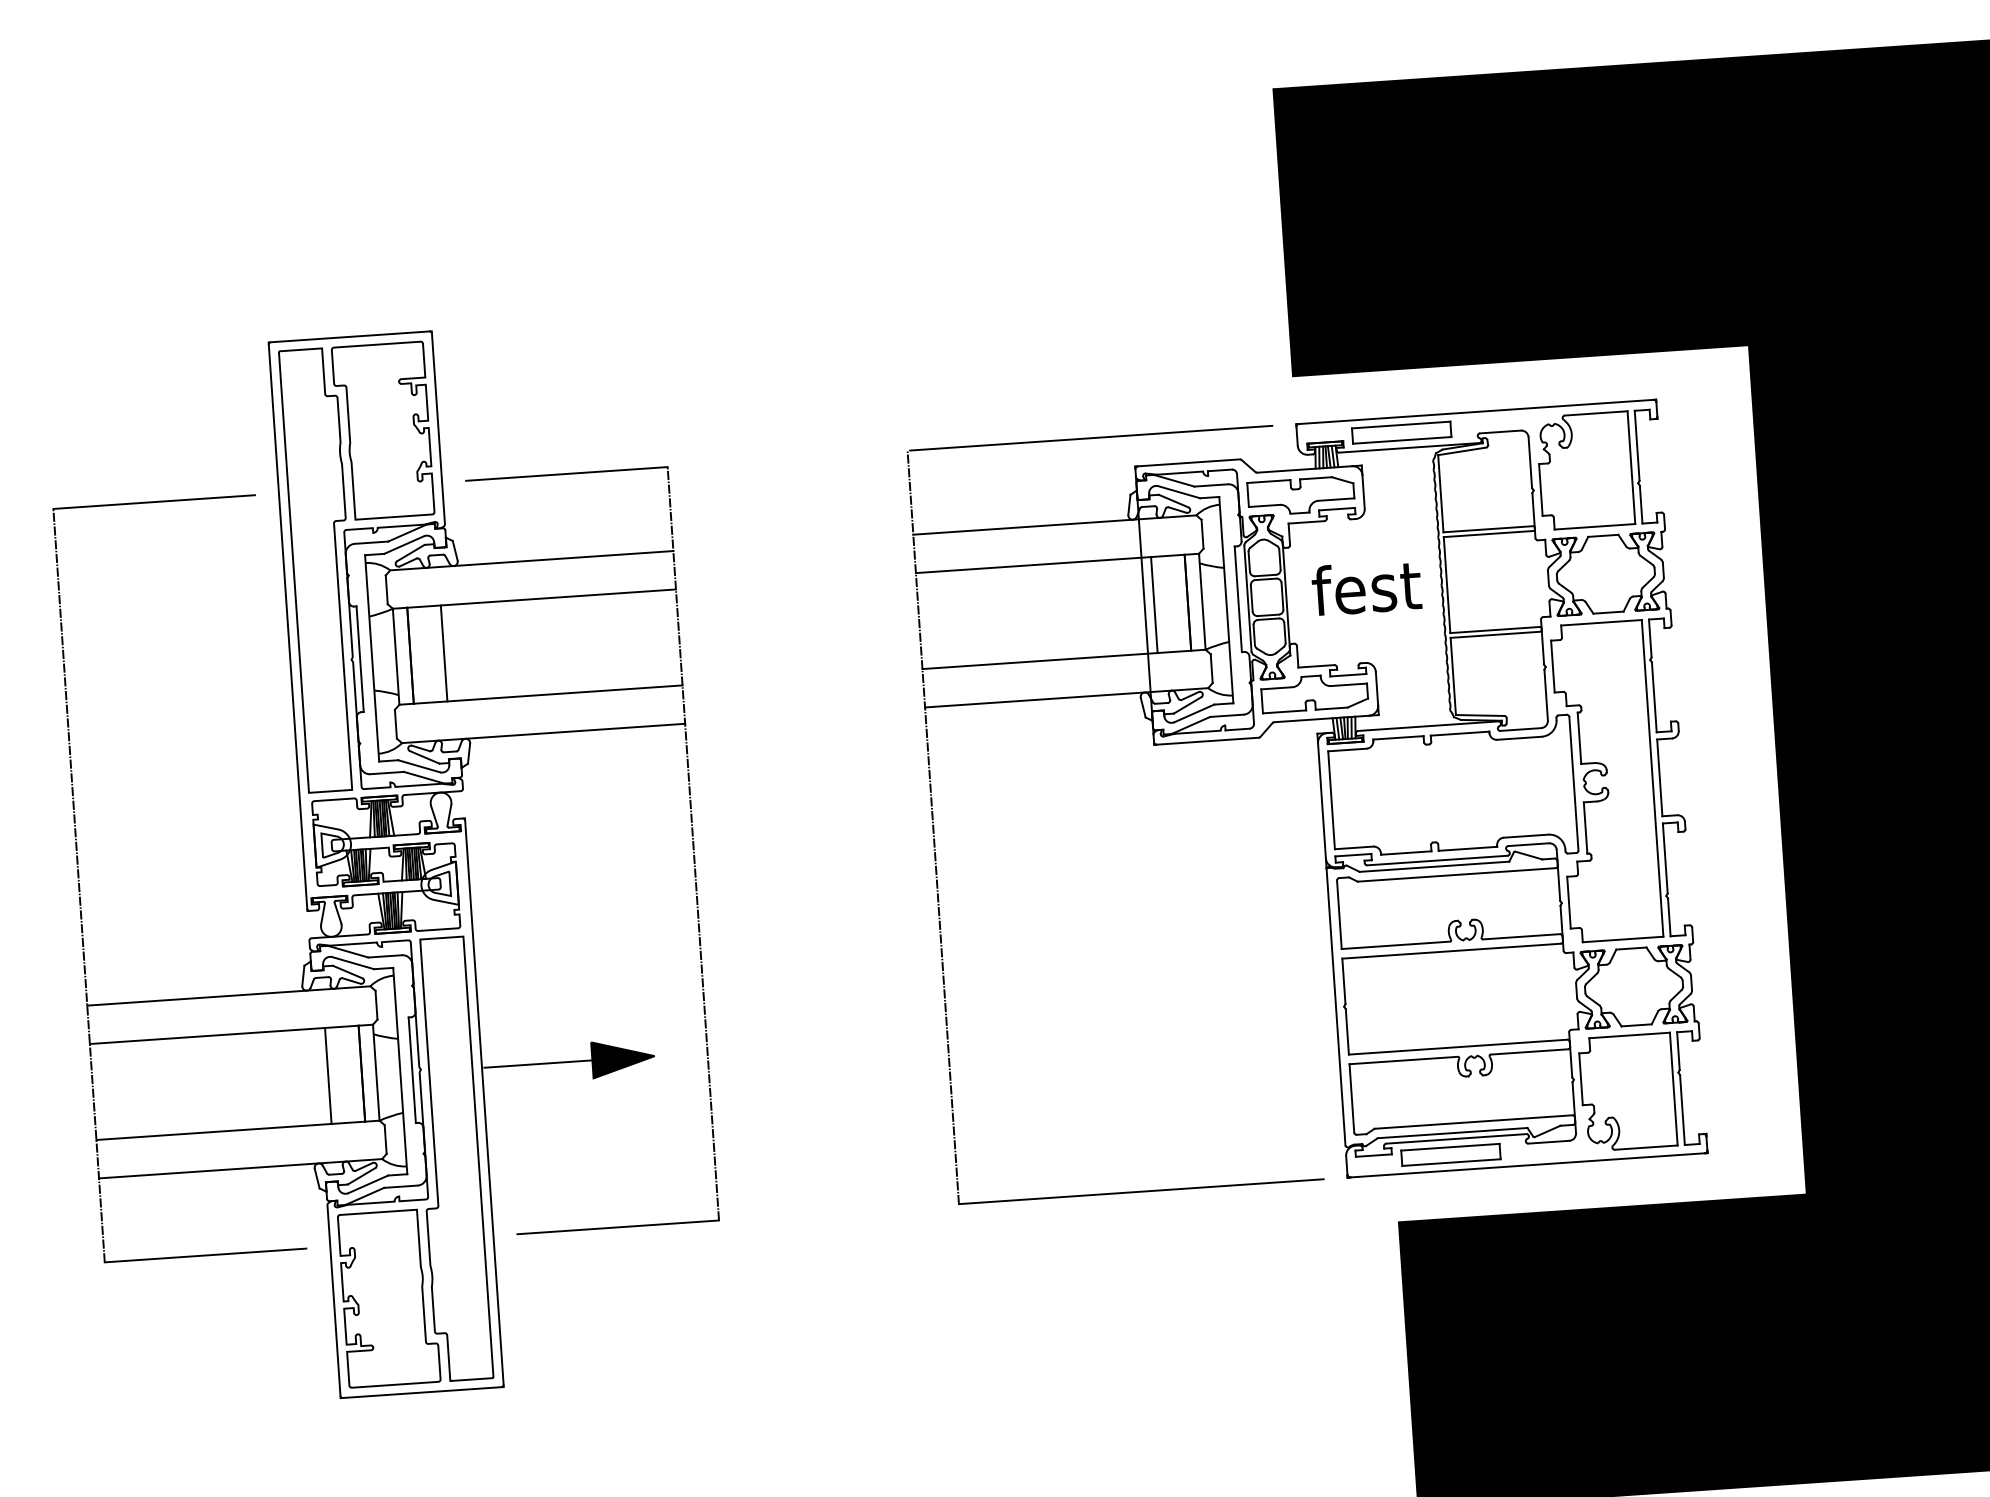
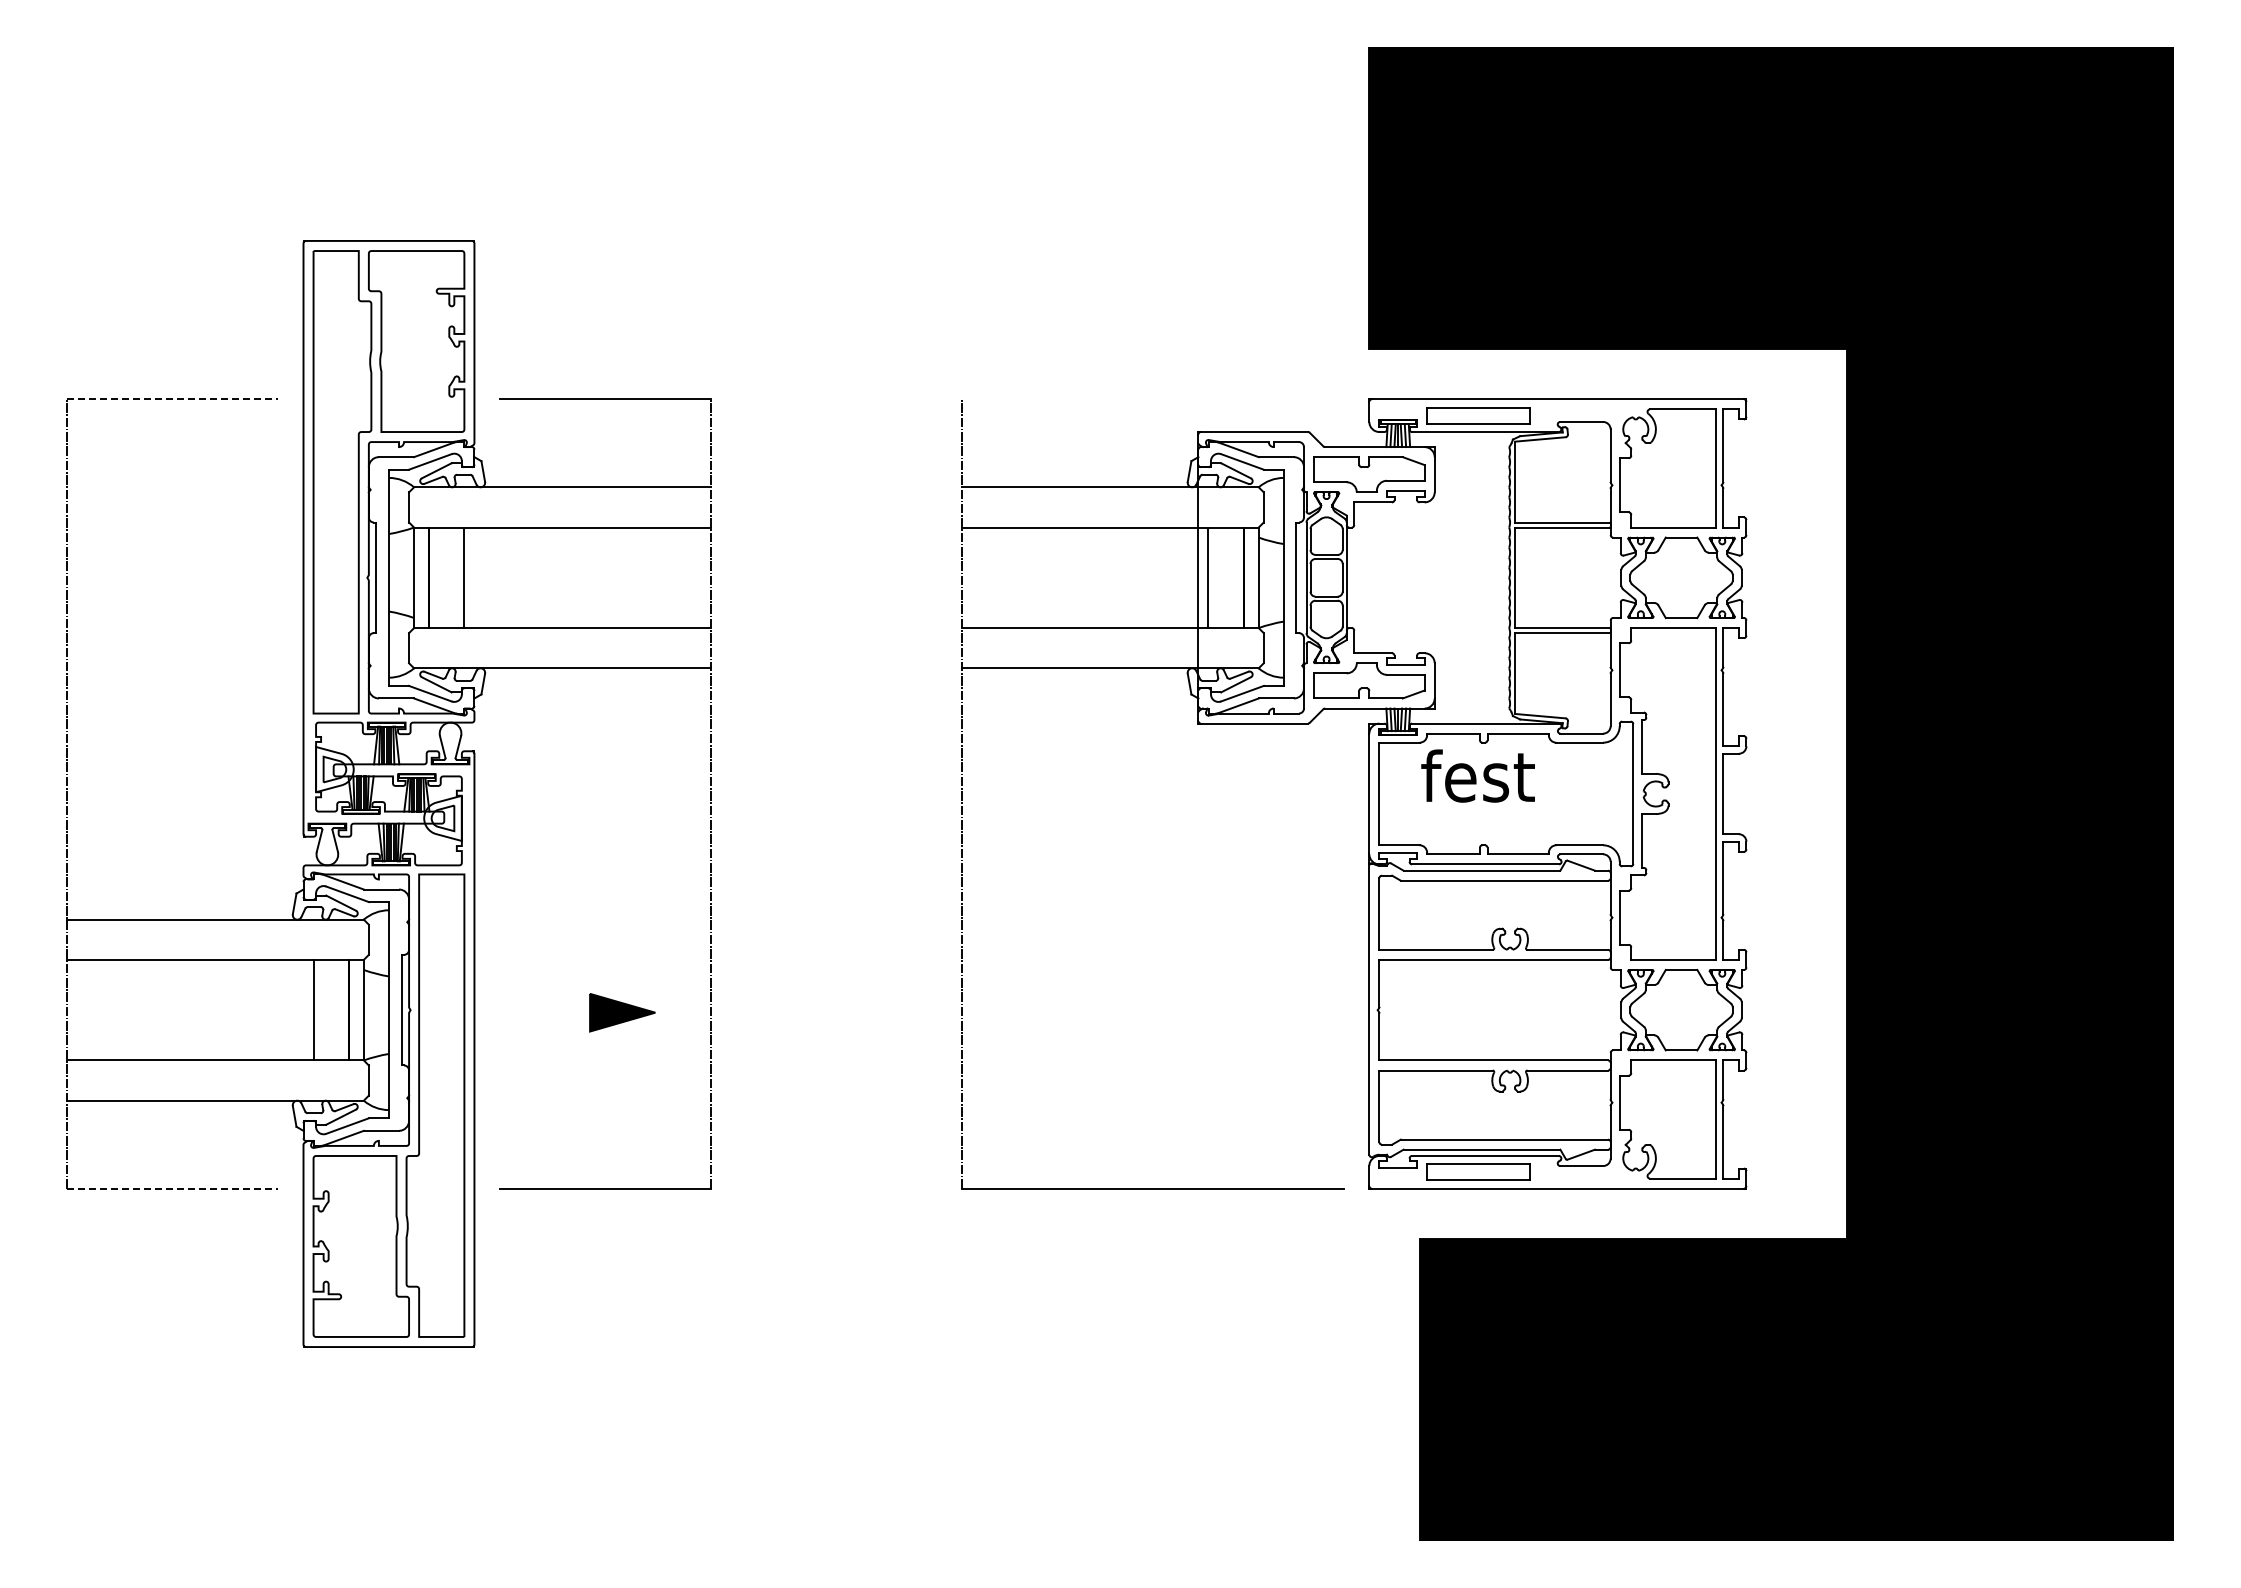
line: (1091, 438) -> (1154, 399), removed
line: (153, 502) -> (172, 399), solid -> dashed
text: (1366, 587) -> (1477, 775), moved
line: (538, 1063) -> (533, 1012), removed
line: (205, 1255) -> (172, 1188), solid -> dashed

